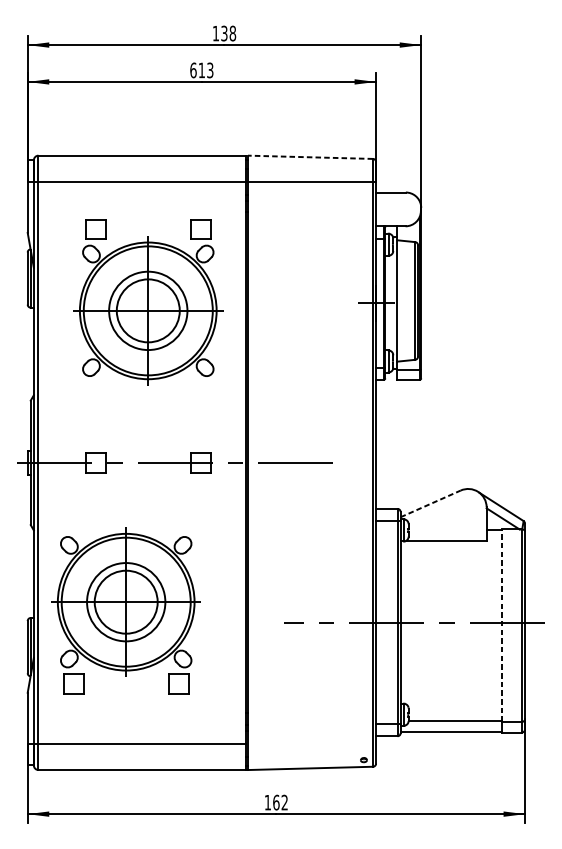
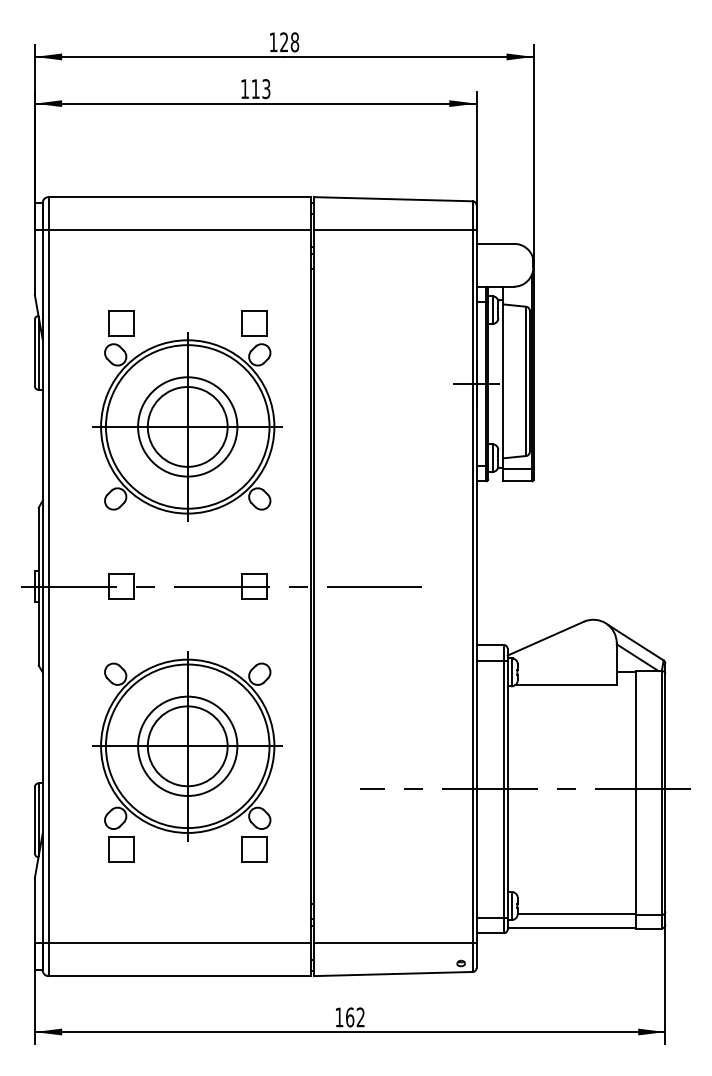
text: (224, 33) -> (284, 42), 138 -> 128
text: (193, 70) -> (244, 89), 613 -> 113
line: (309, 157) -> (392, 199), dashed -> solid
part: (148, 301) -> (187, 415), moved
line: (430, 503) -> (545, 638), dashed -> solid
part: (126, 610) -> (187, 756), moved
line: (502, 625) -> (636, 792), dashed -> solid
line: (312, 744) -> (395, 943), added

